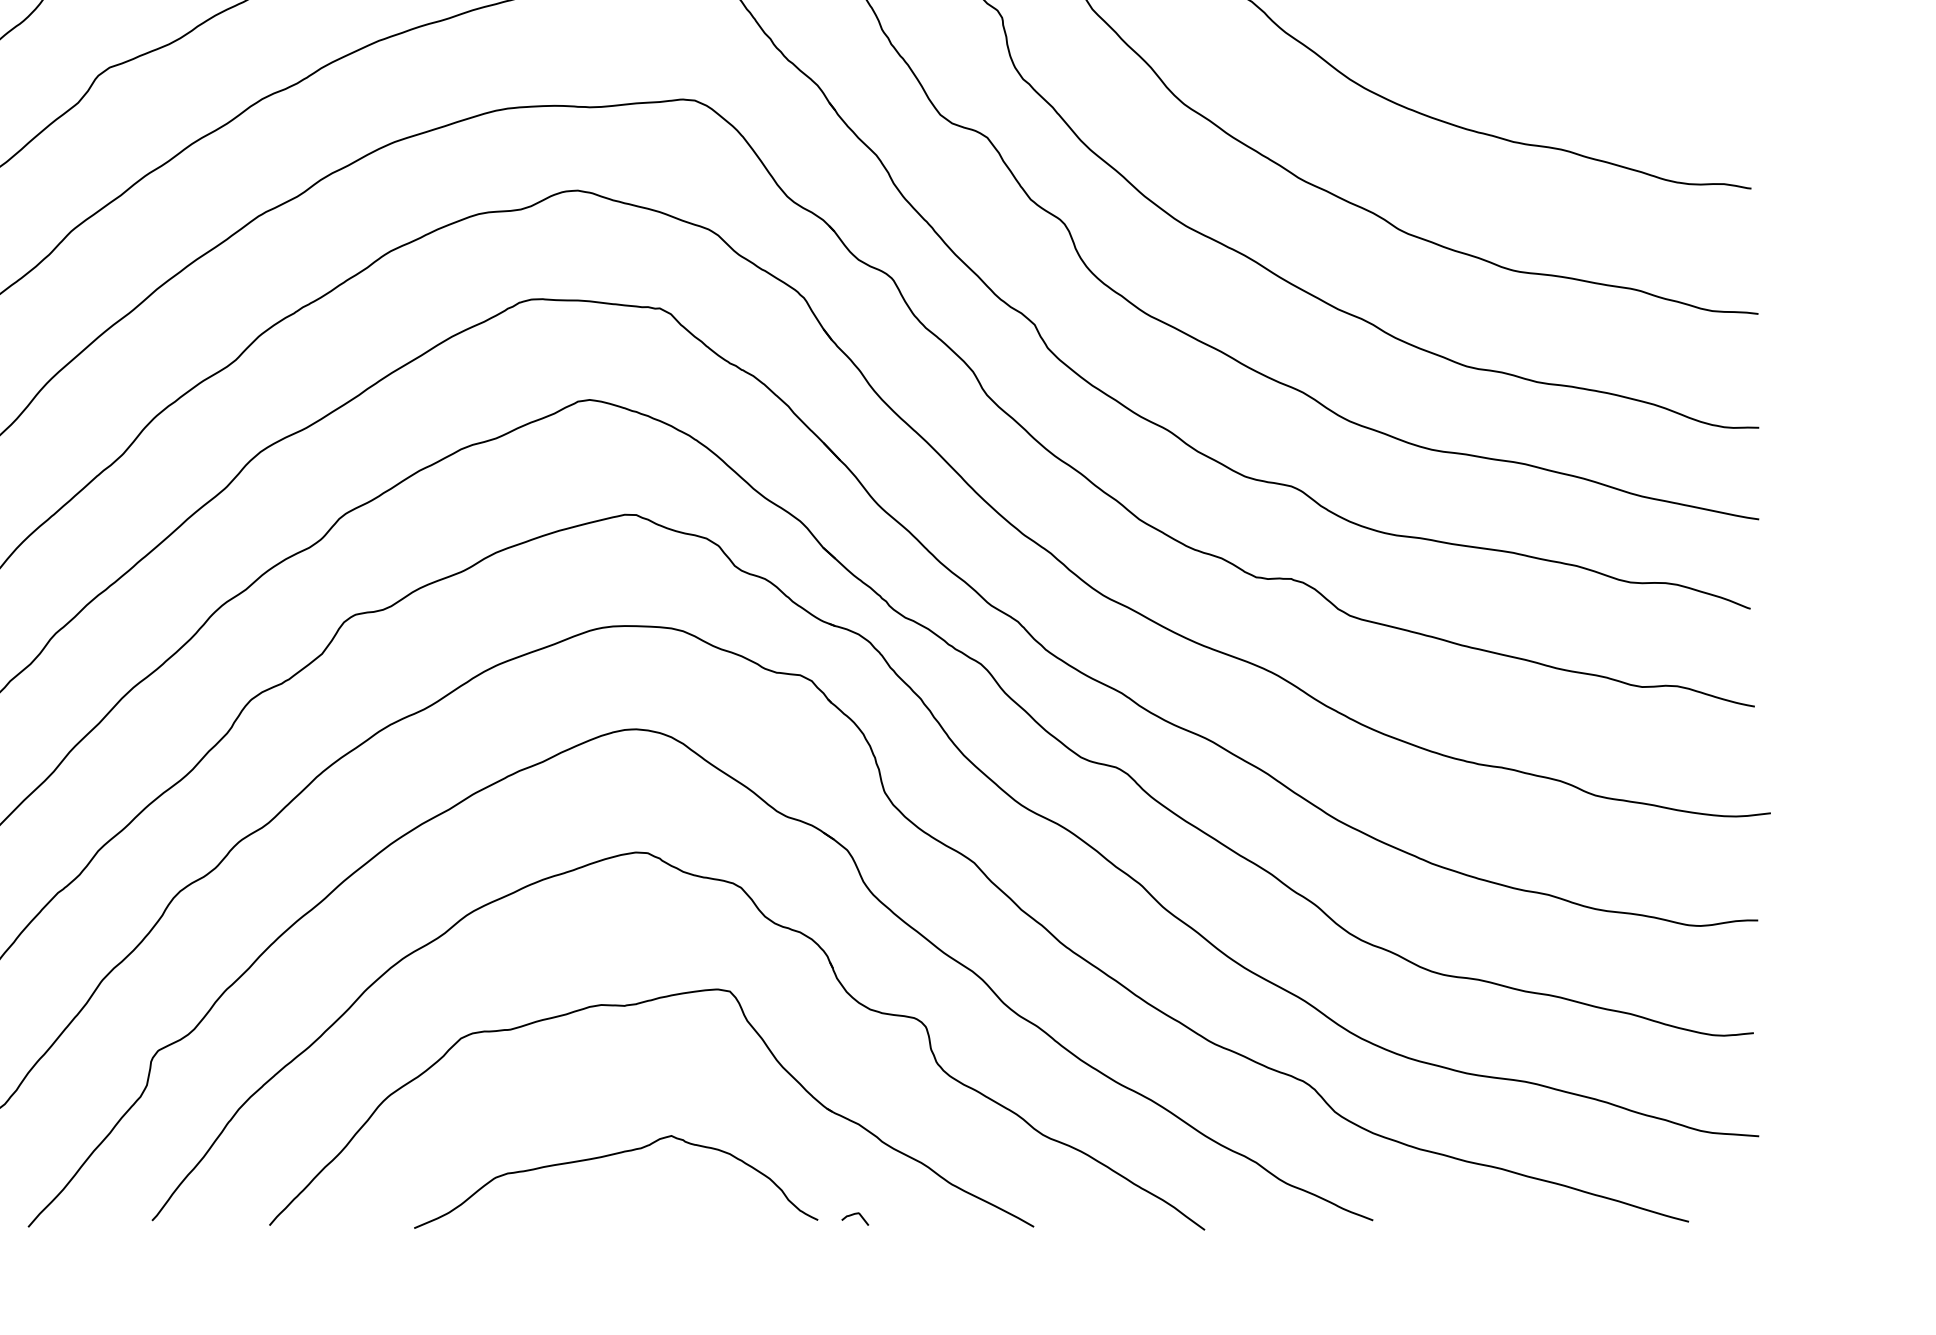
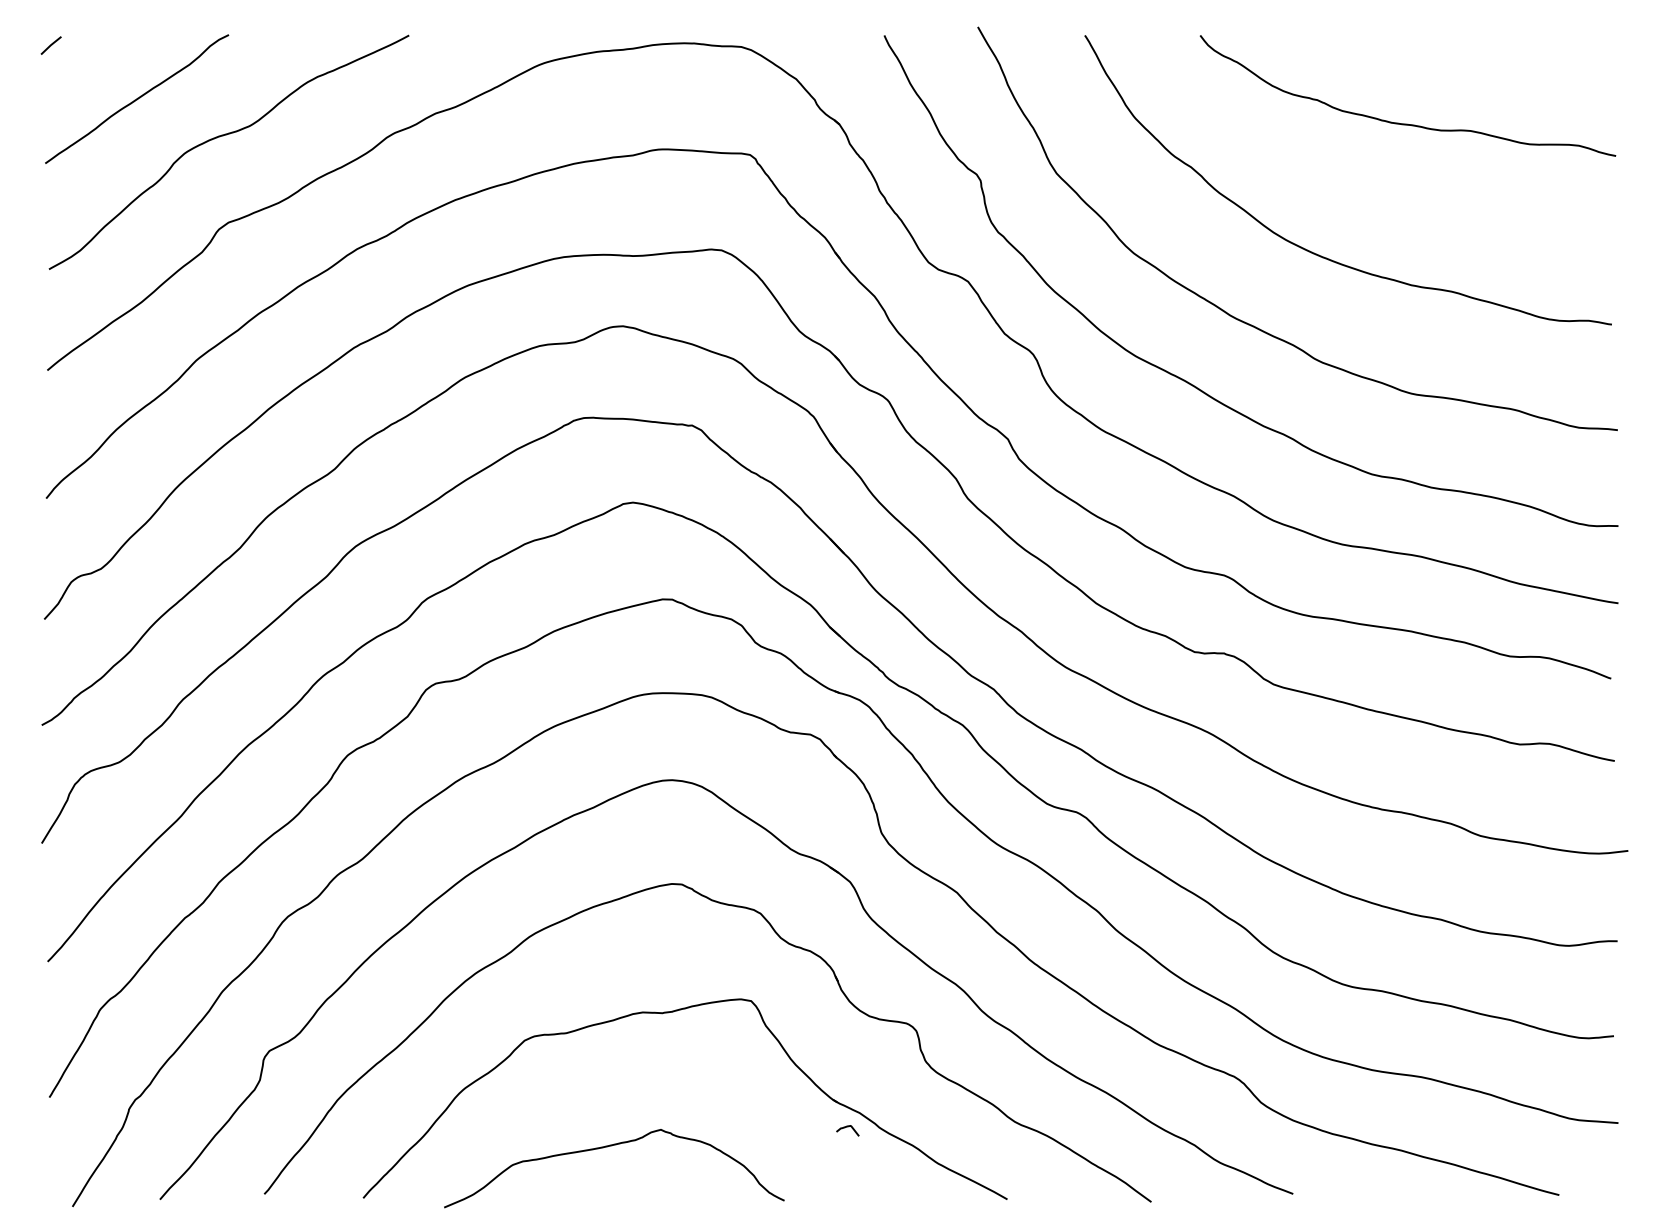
curve: (608, 1156) -> (607, 1147), moved
curve: (854, 1215) -> (847, 1127), moved

